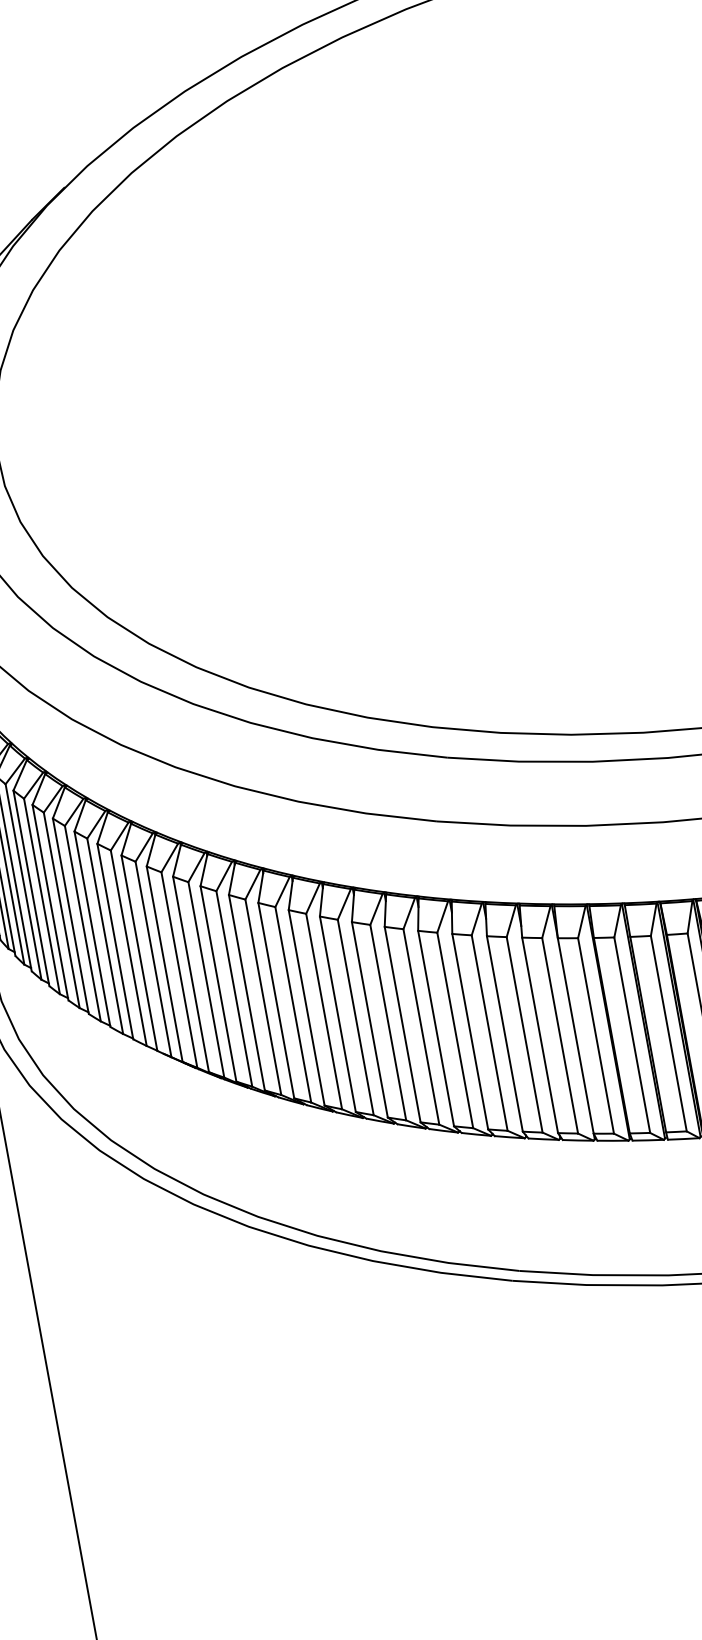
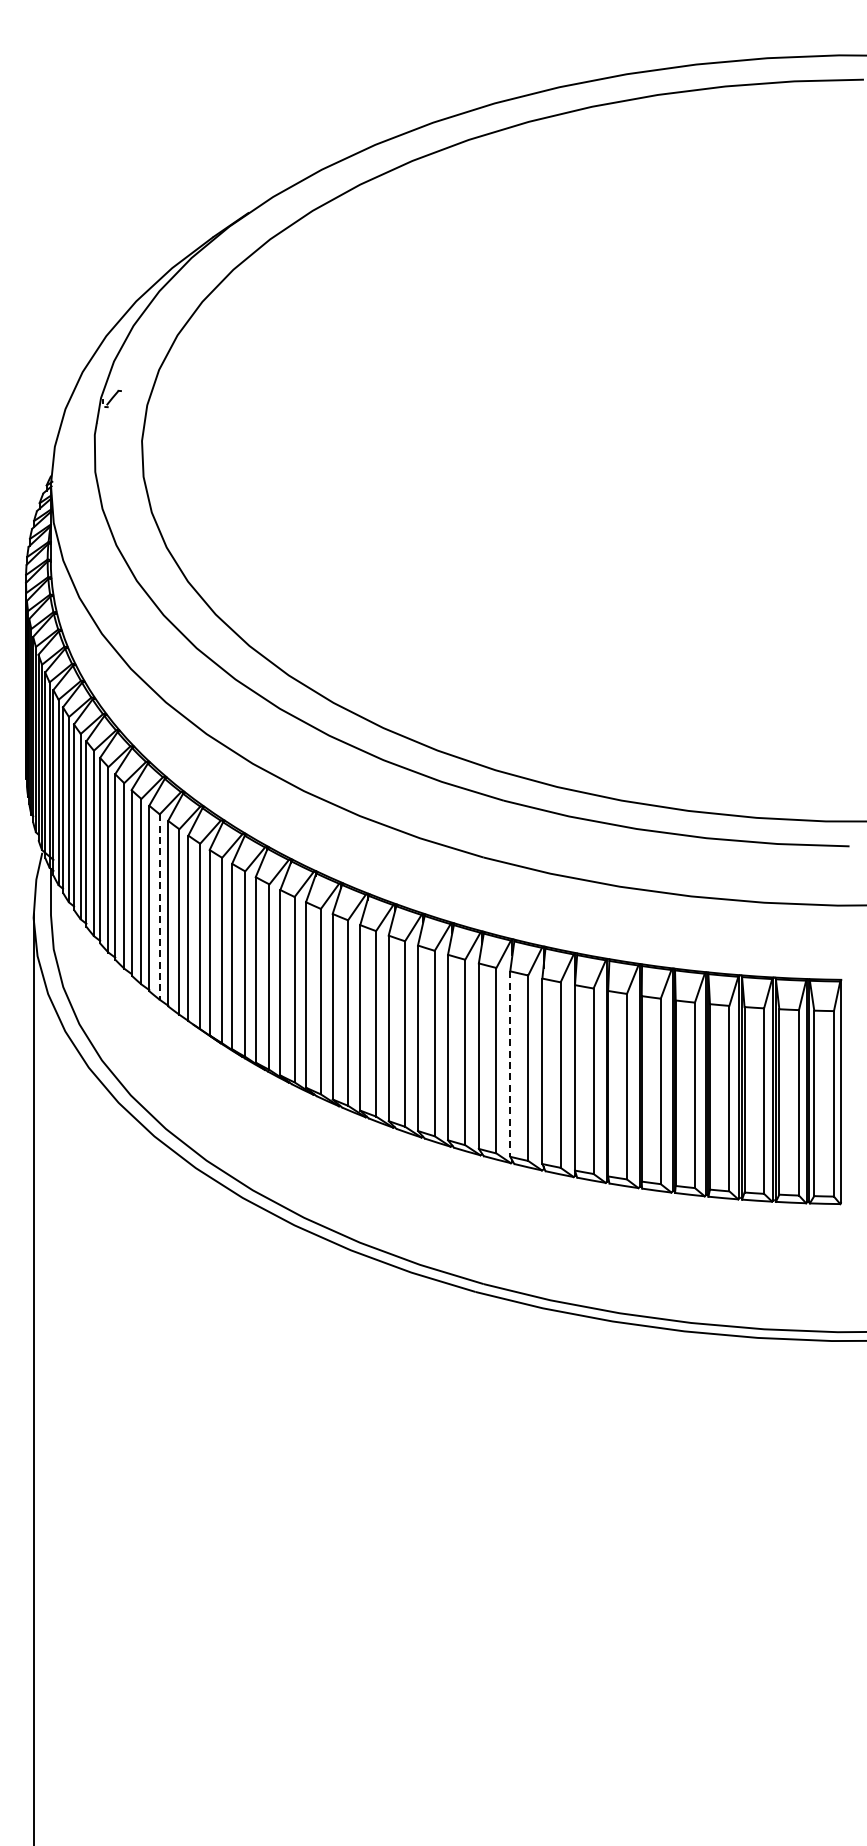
line: (104, 936) -> (159, 907), solid -> dashed
line: (505, 1034) -> (510, 1064), solid -> dashed

